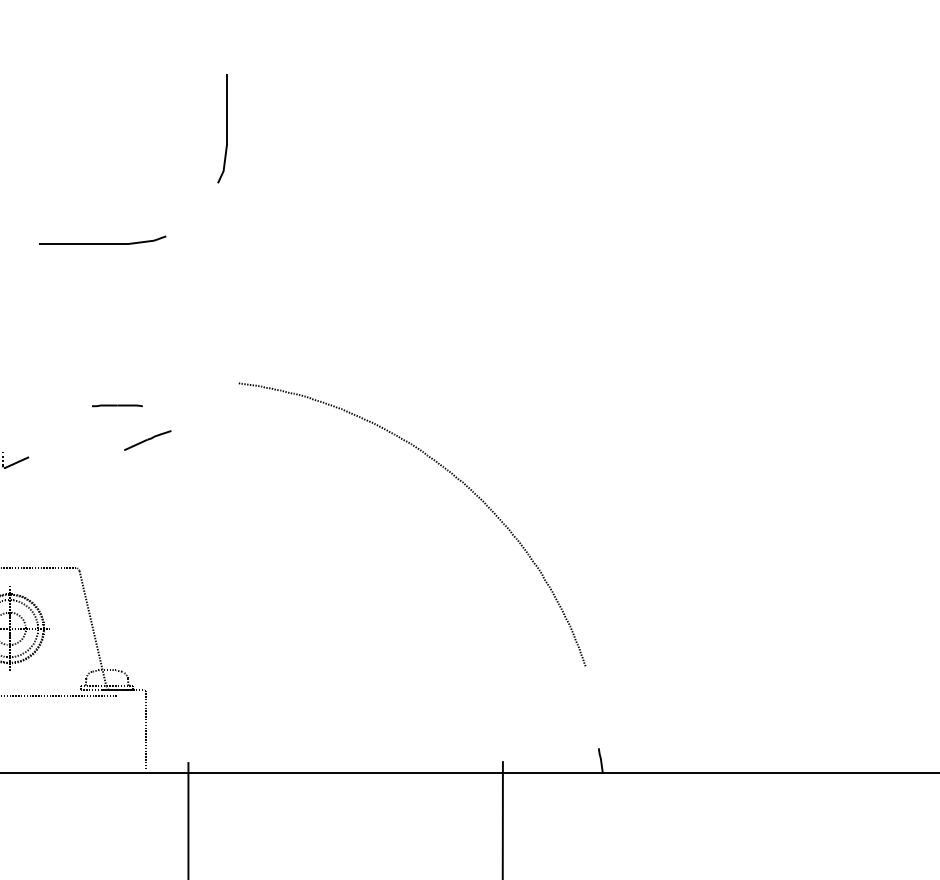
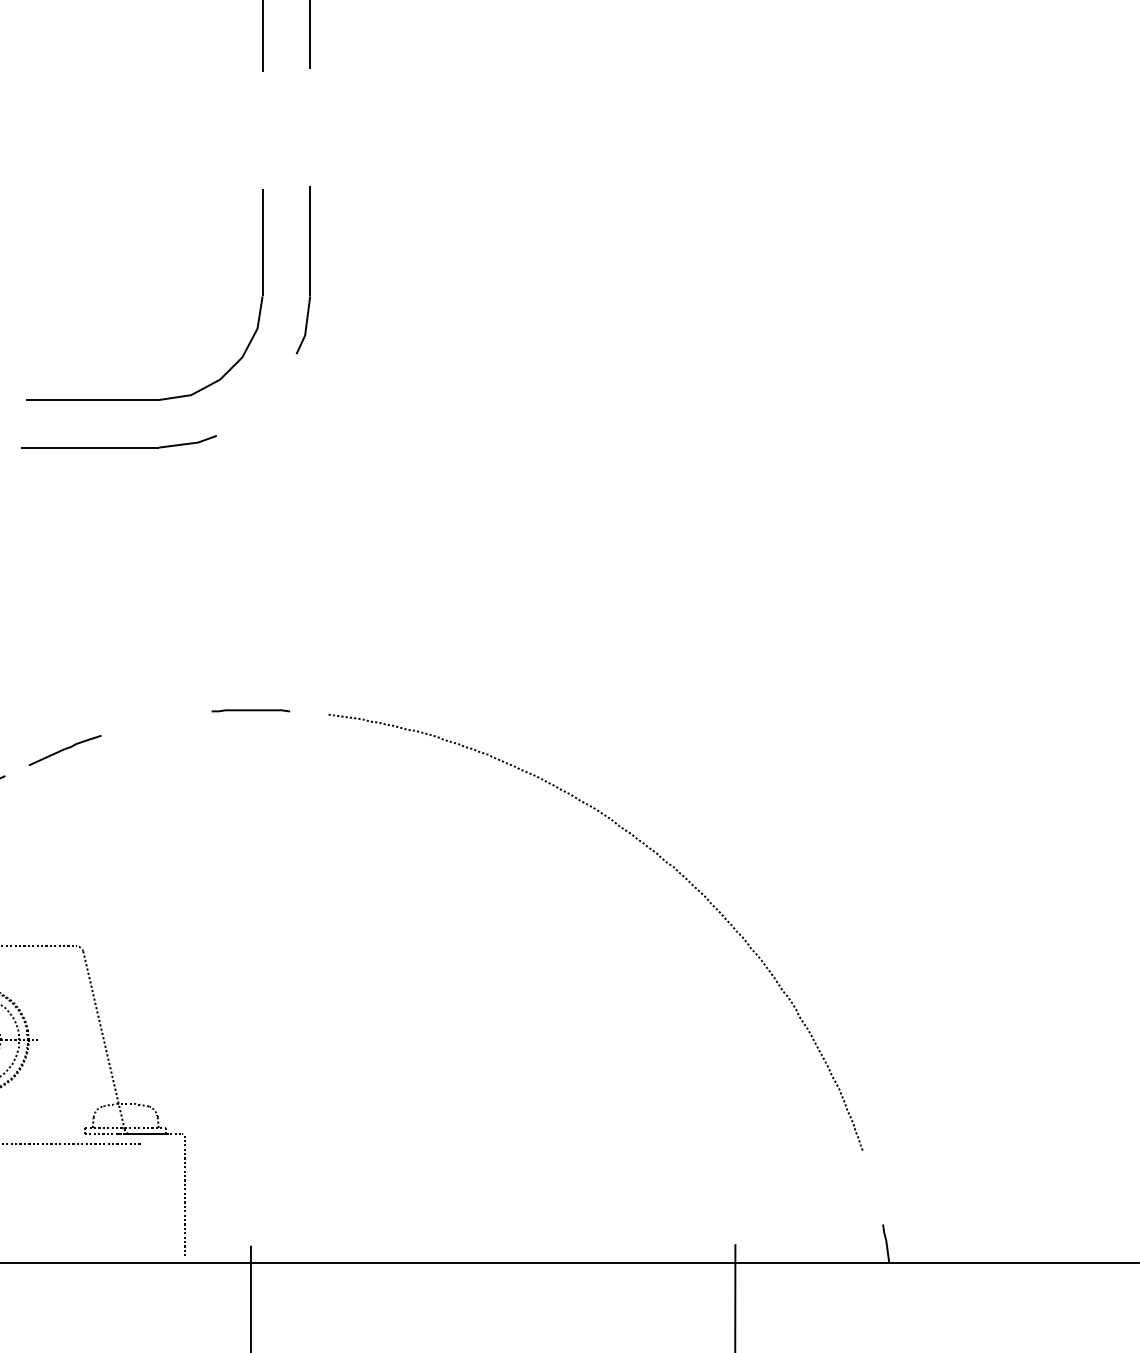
part: (130, 211) -> (161, 397), added
line: (117, 405) -> (251, 710), moved
part: (147, 440) -> (64, 750), moved
curve: (455, 478) -> (662, 861), moved

